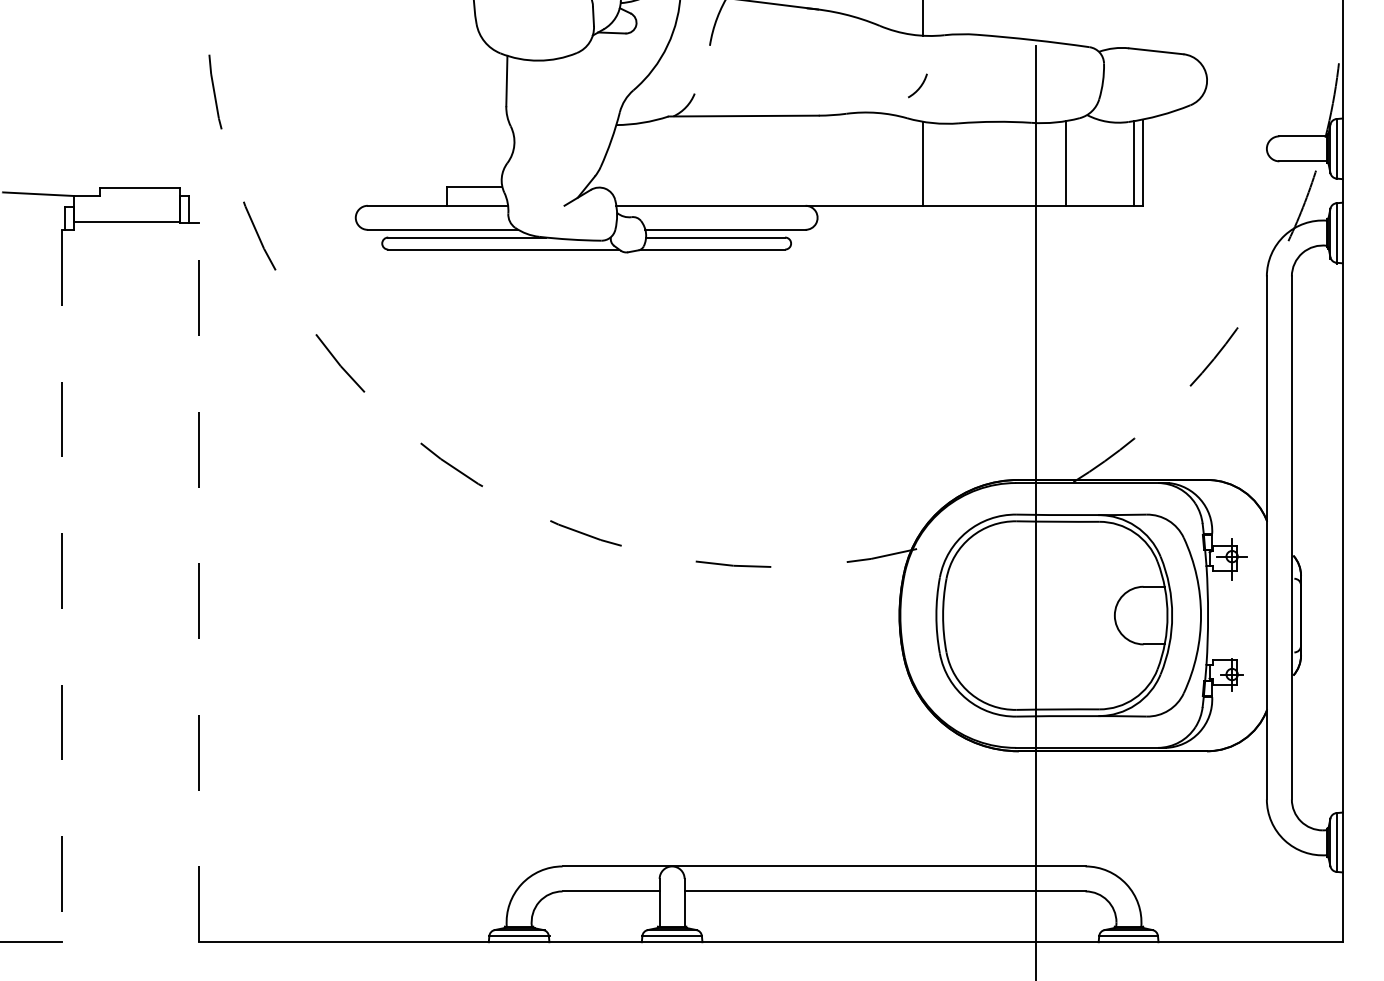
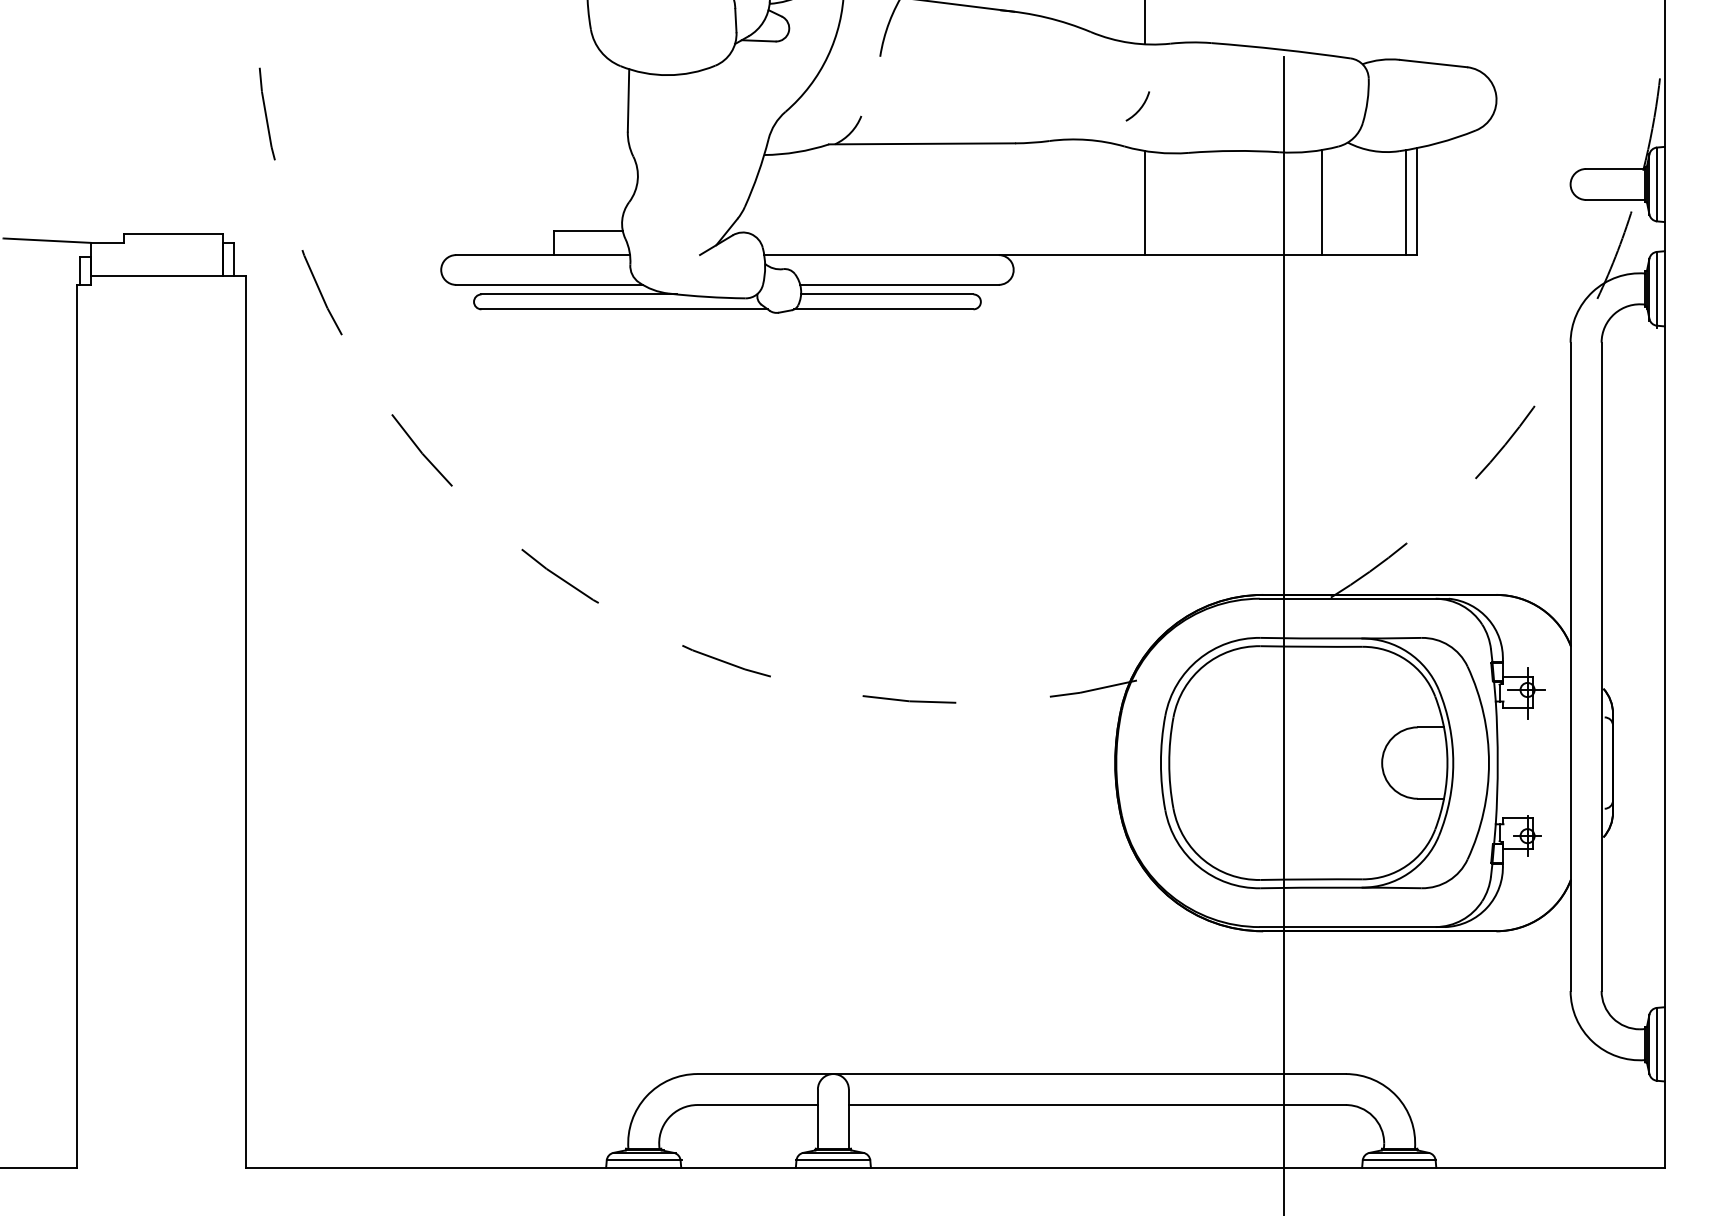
line: (198, 582) -> (246, 722), dashed -> solid
line: (62, 586) -> (77, 727), dashed -> solid

